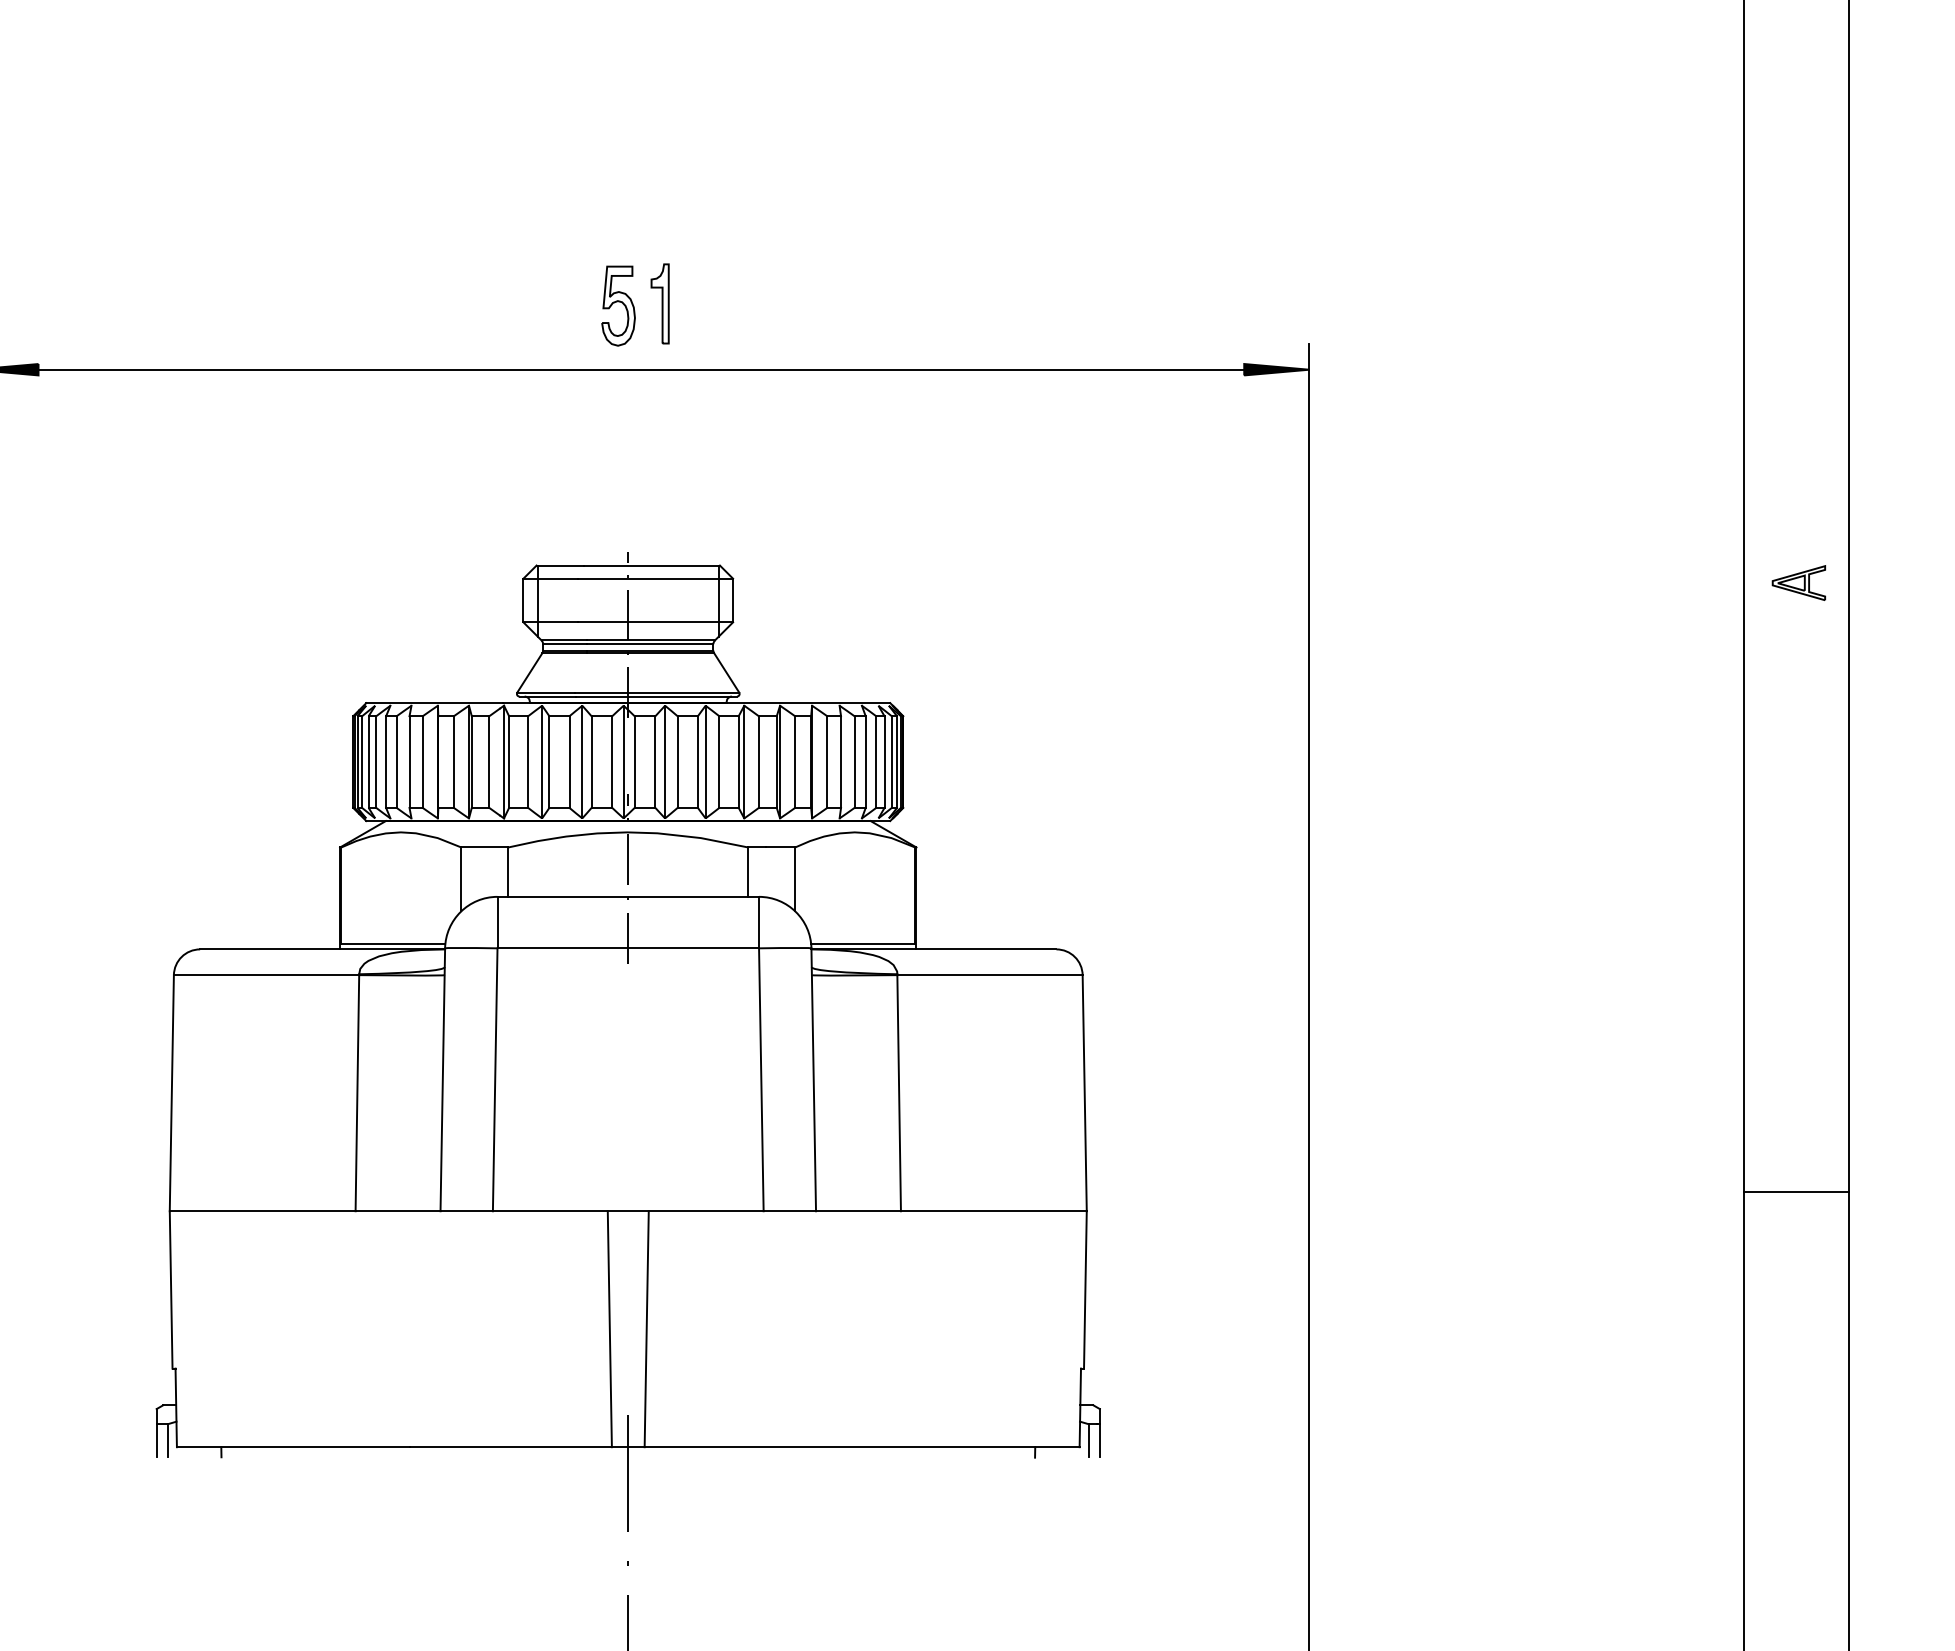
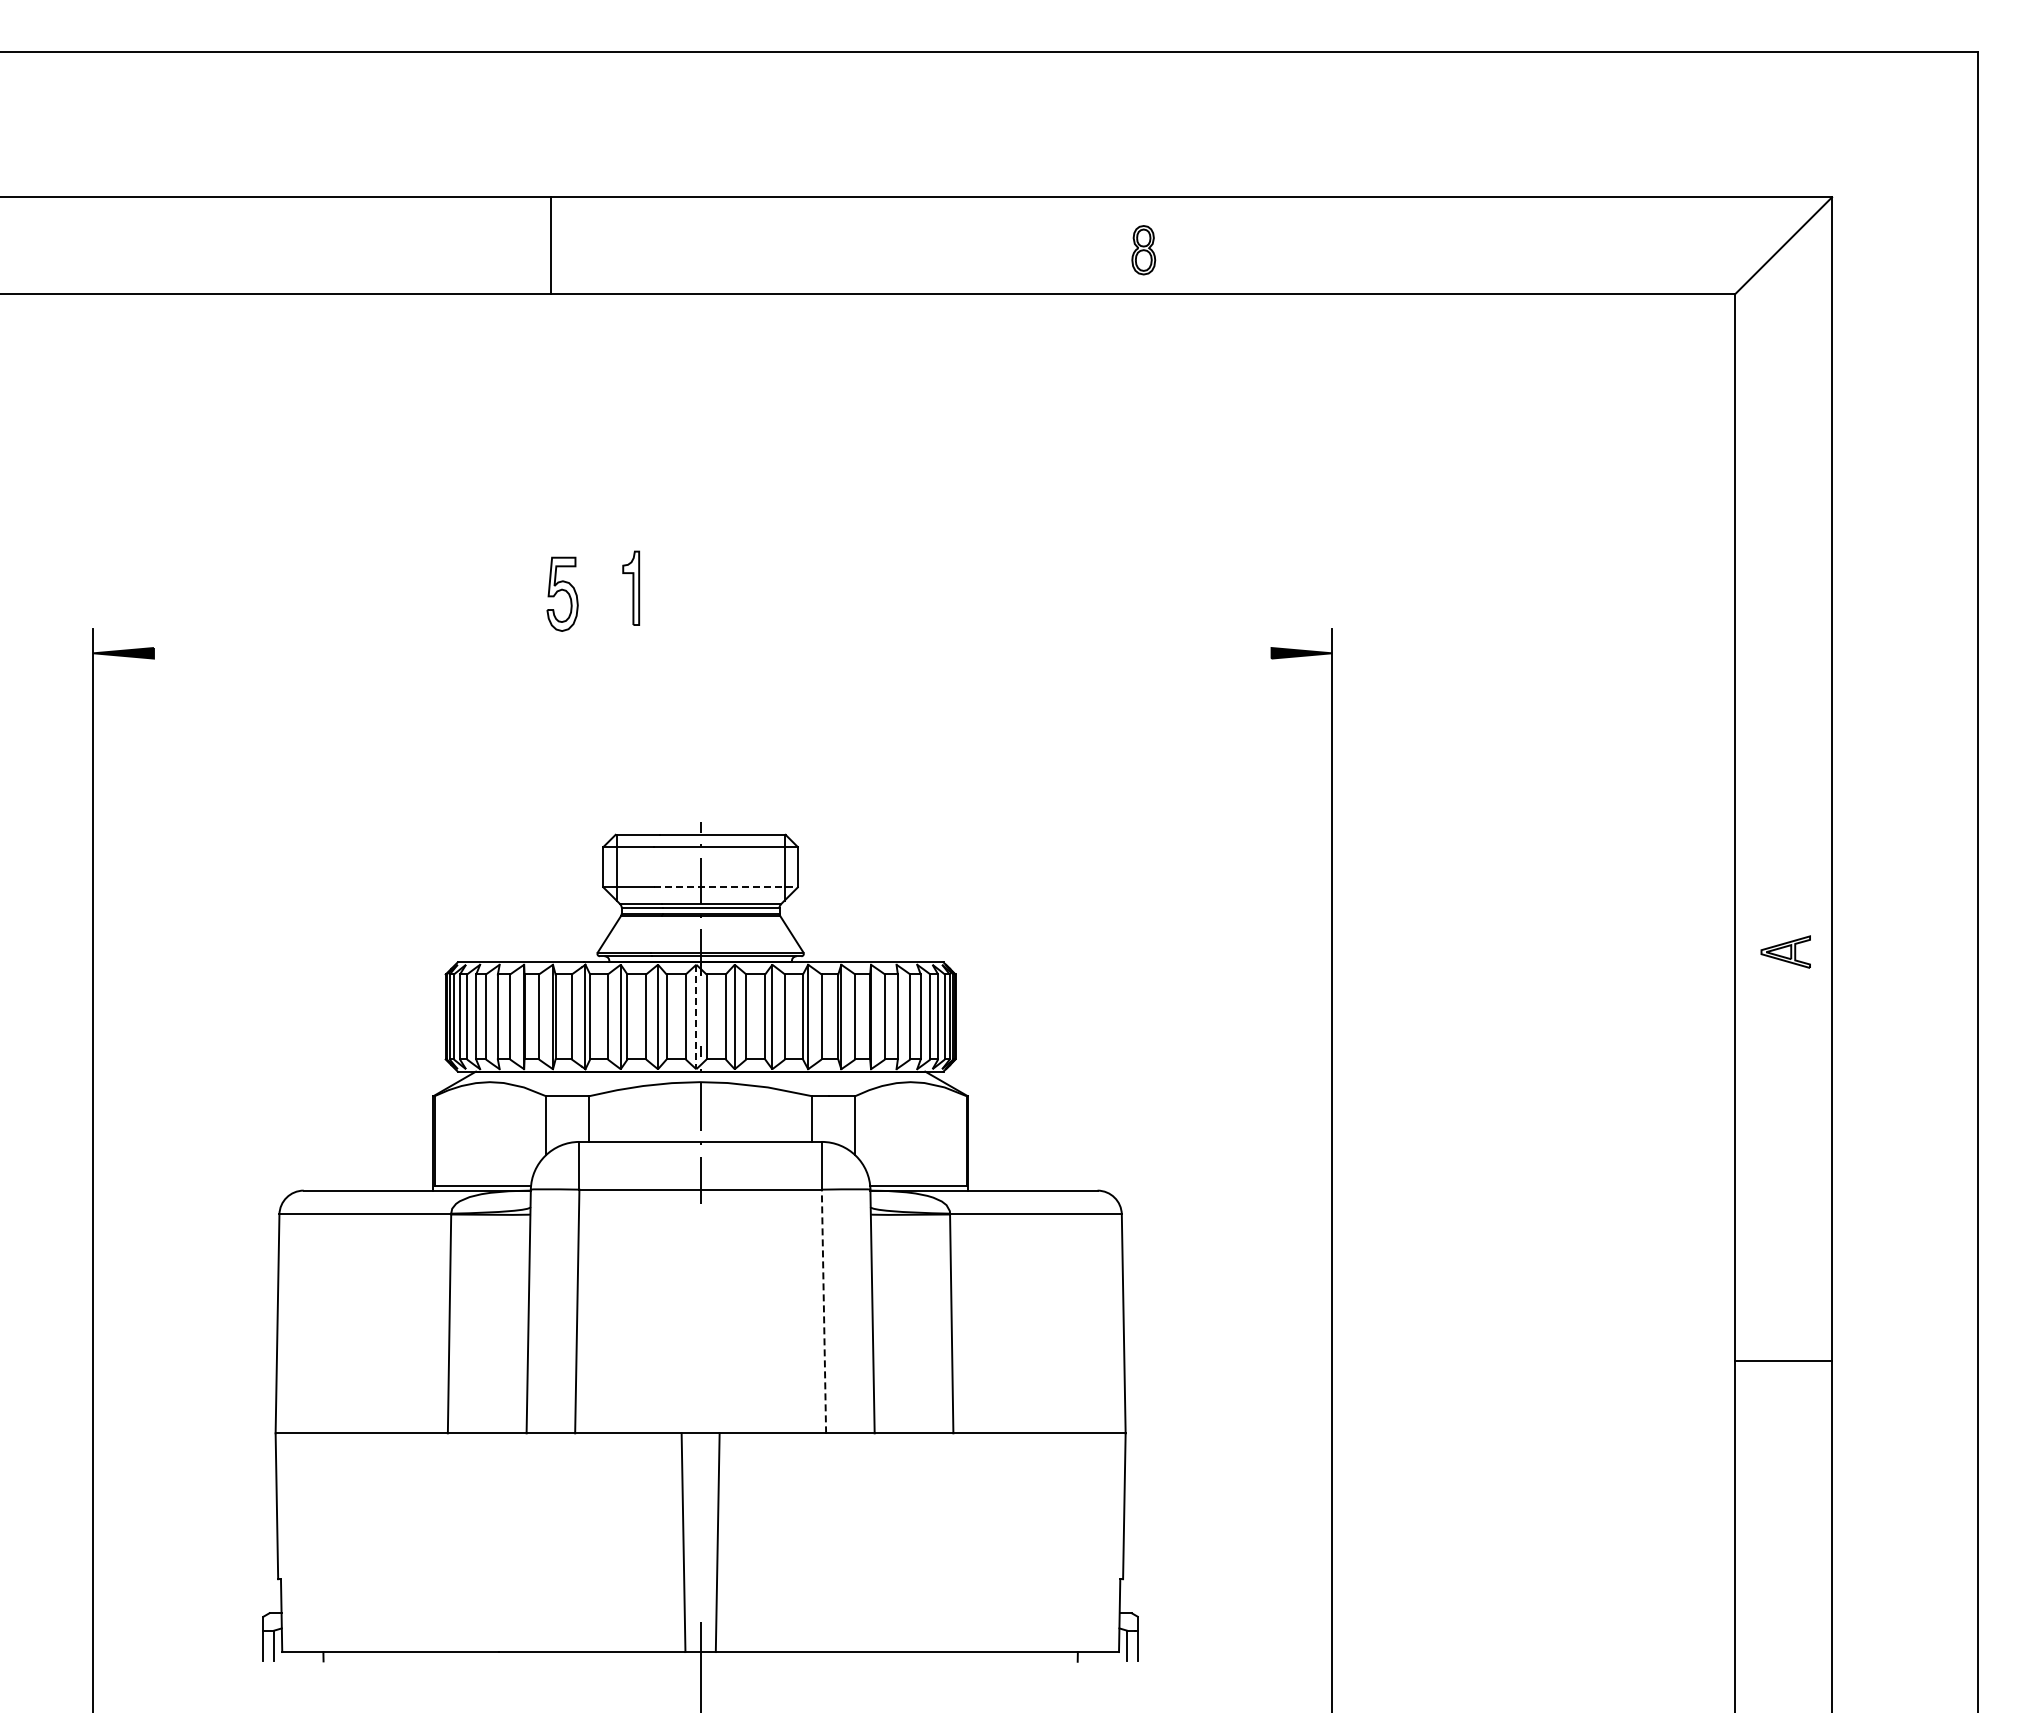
part: (660, 303) -> (631, 587), moved
part: (618, 305) -> (562, 593), moved
line: (641, 369) -> (712, 653), removed
part: (1798, 582) -> (1785, 951), moved
line: (655, 622) -> (725, 887), solid -> dashed
line: (623, 762) -> (696, 1017), solid -> dashed
line: (760, 1079) -> (823, 1311), solid -> dashed
line: (1796, 1191) -> (1783, 1360), moved

